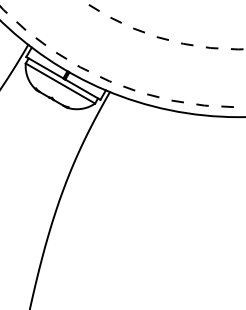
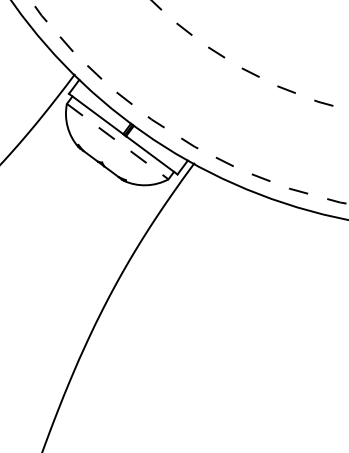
line: (60, 83) -> (117, 141), solid -> dashed

